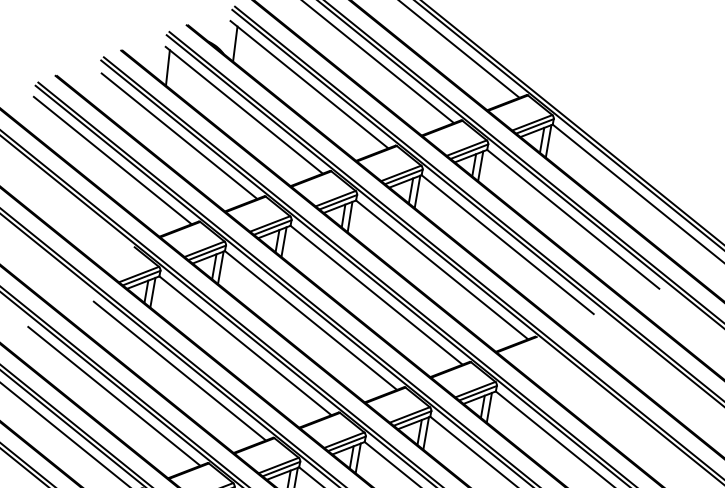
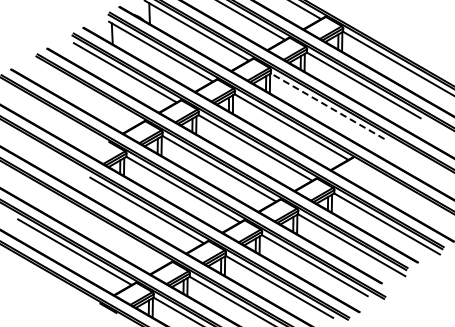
line: (112, 161) -> (88, 93), removed
line: (507, 244) -> (327, 106), solid -> dashed
line: (113, 396) -> (110, 231), removed

